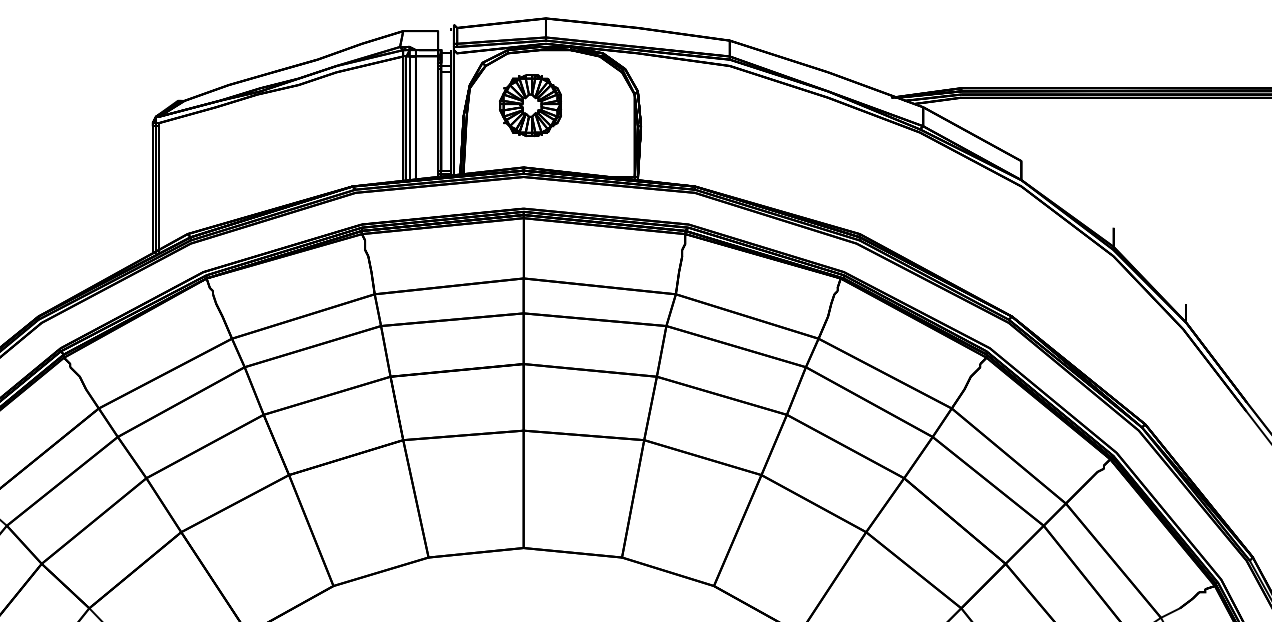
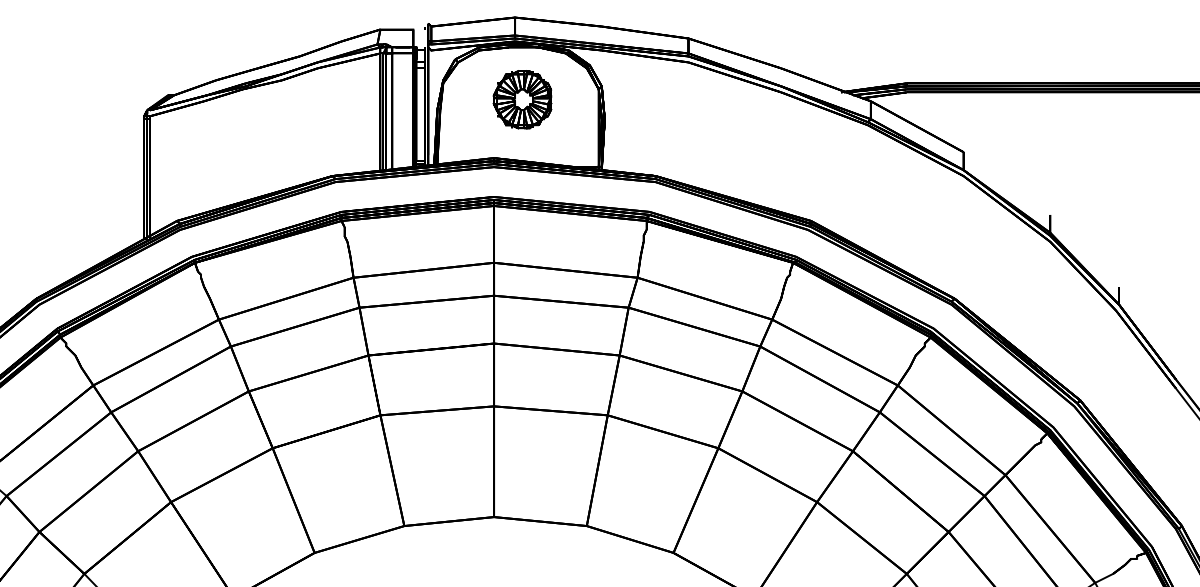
part: (530, 105) -> (522, 99), moved

